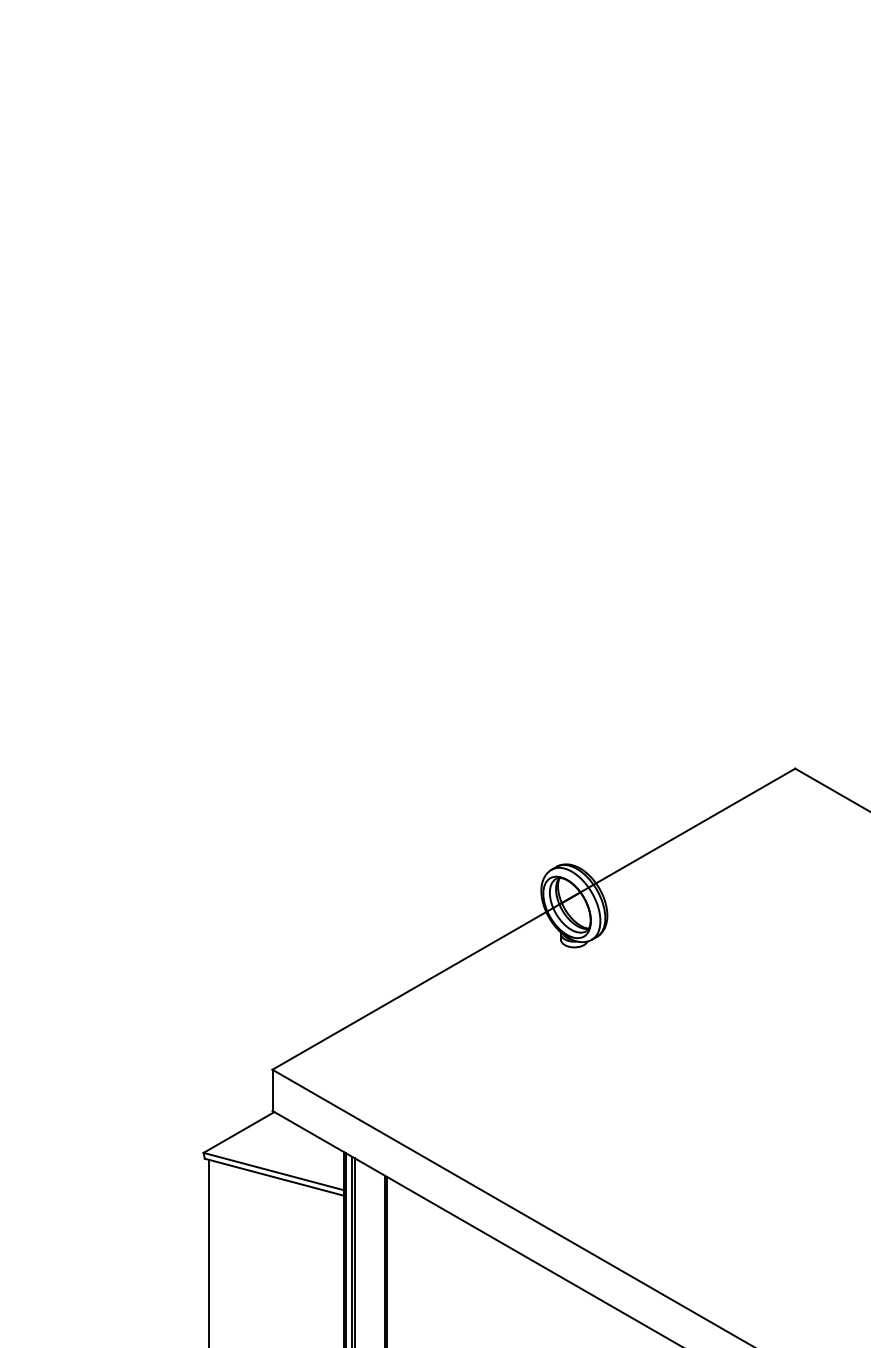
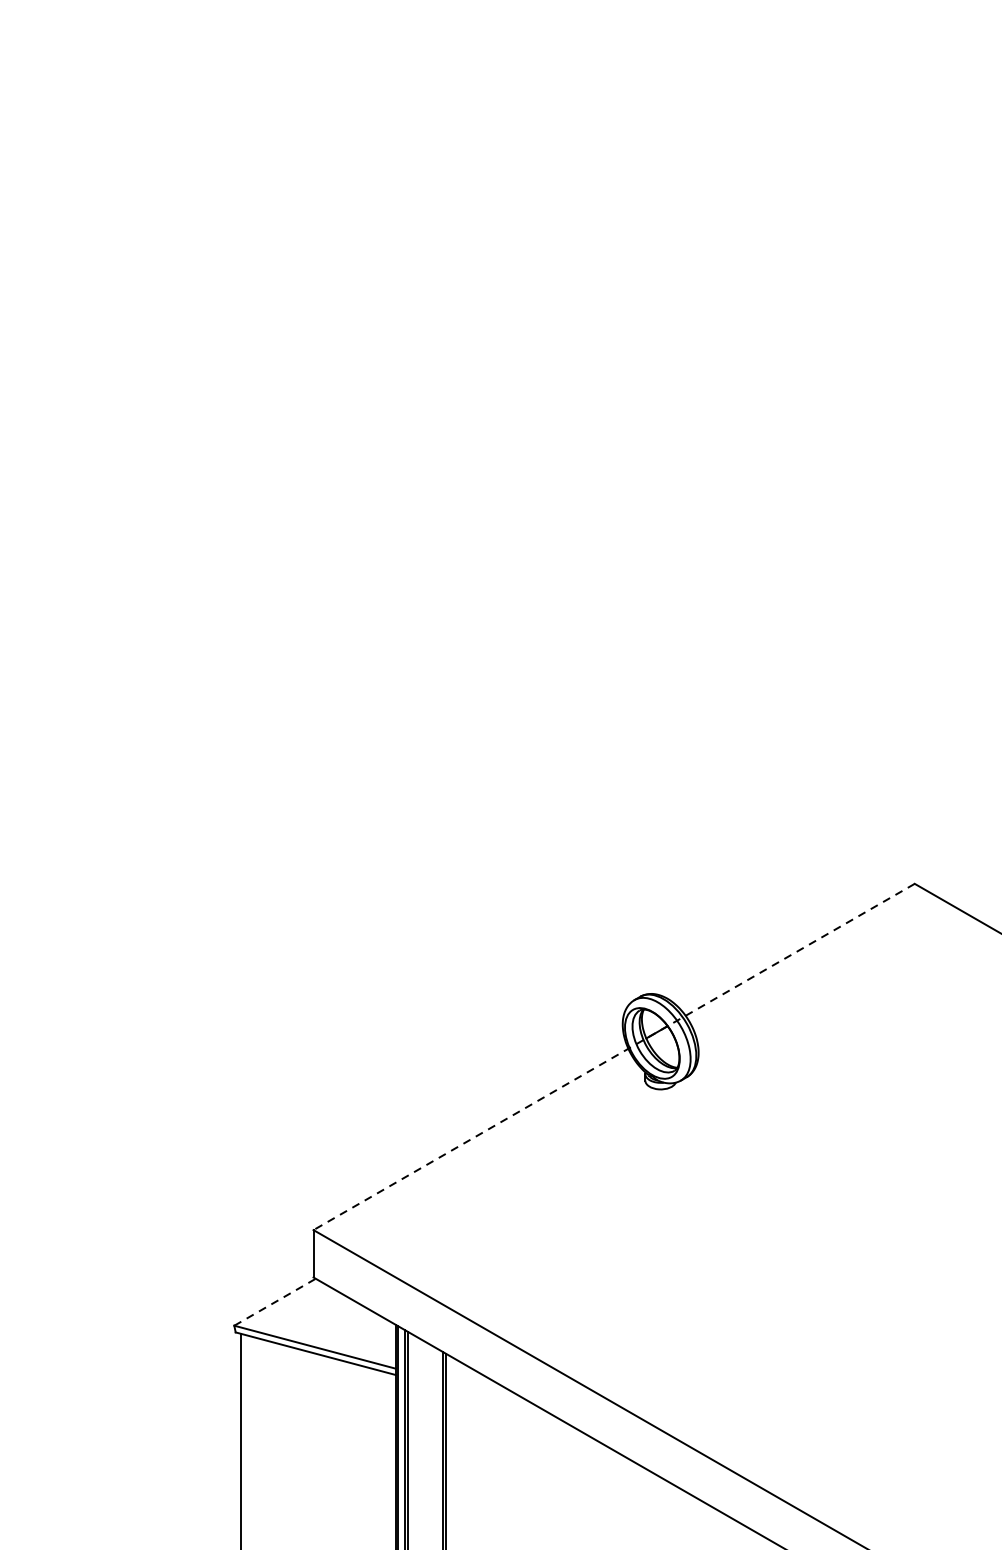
line: (533, 919) -> (613, 1057), solid -> dashed
line: (239, 1132) -> (275, 1302), solid -> dashed

